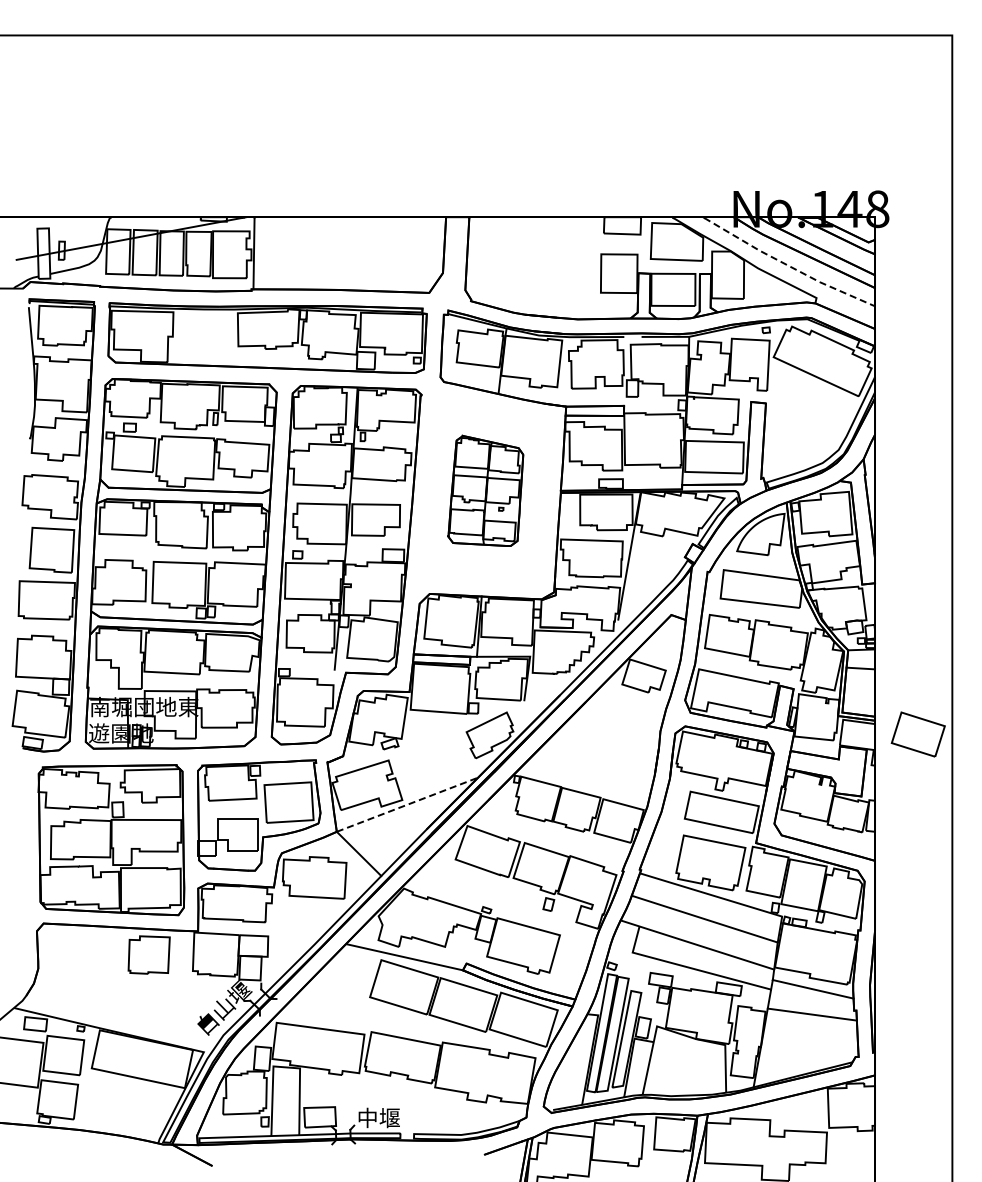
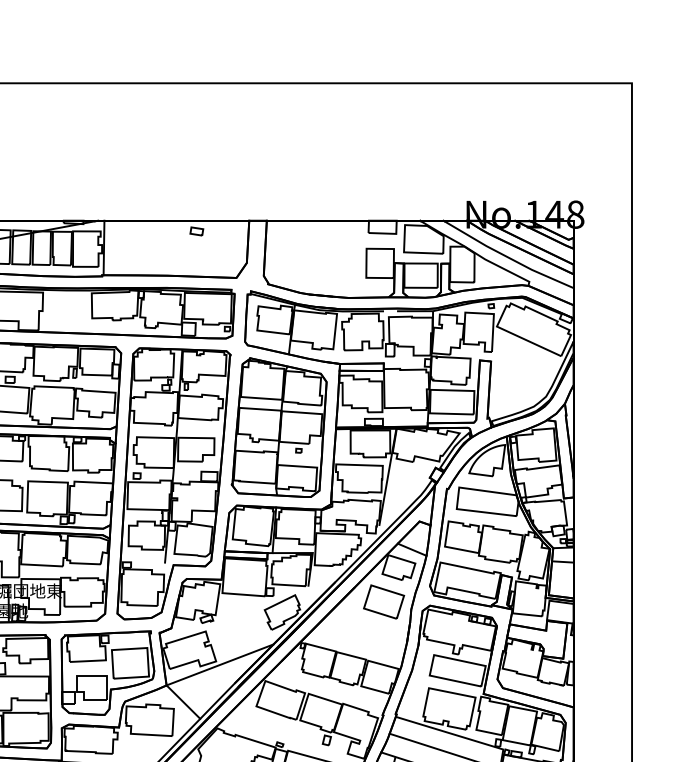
part: (376, 231) -> (196, 231), added
line: (788, 265) -> (508, 257), dashed -> solid
part: (485, 490) -> (279, 427), size x1.67
line: (661, 652) -> (412, 549), added
part: (917, 734) -> (383, 602), moved
line: (407, 804) -> (220, 664), dashed -> solid

